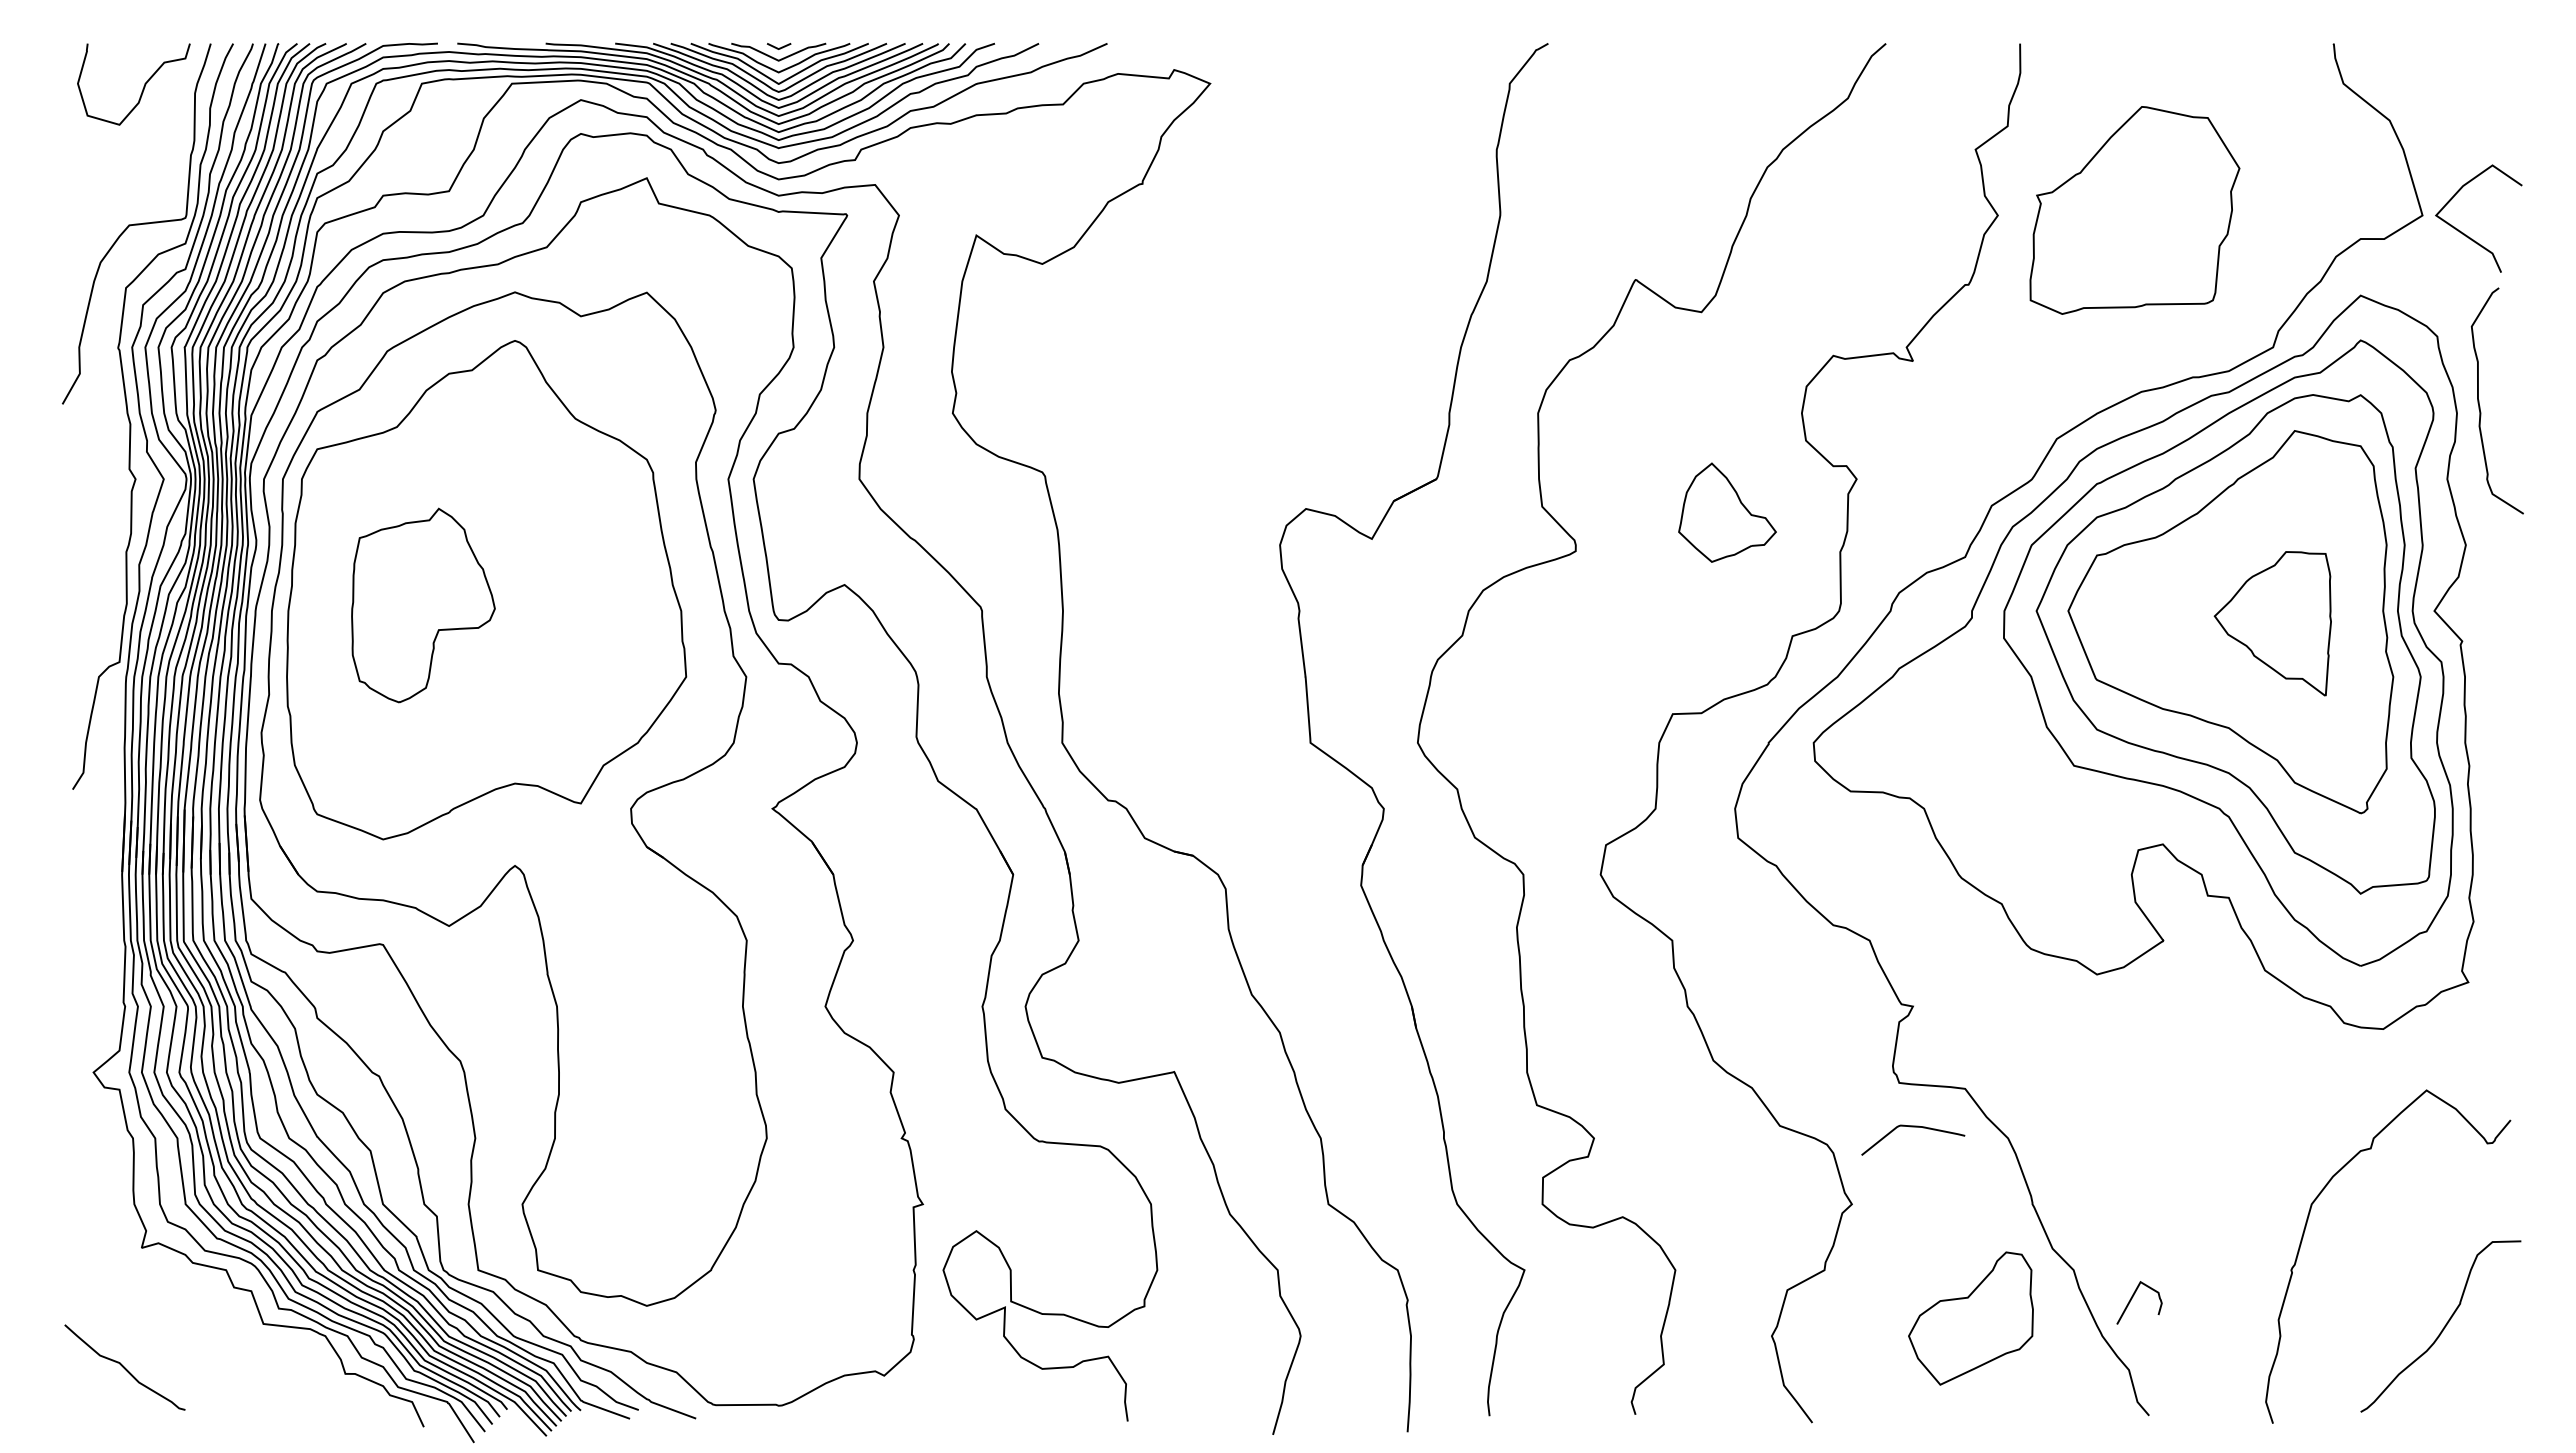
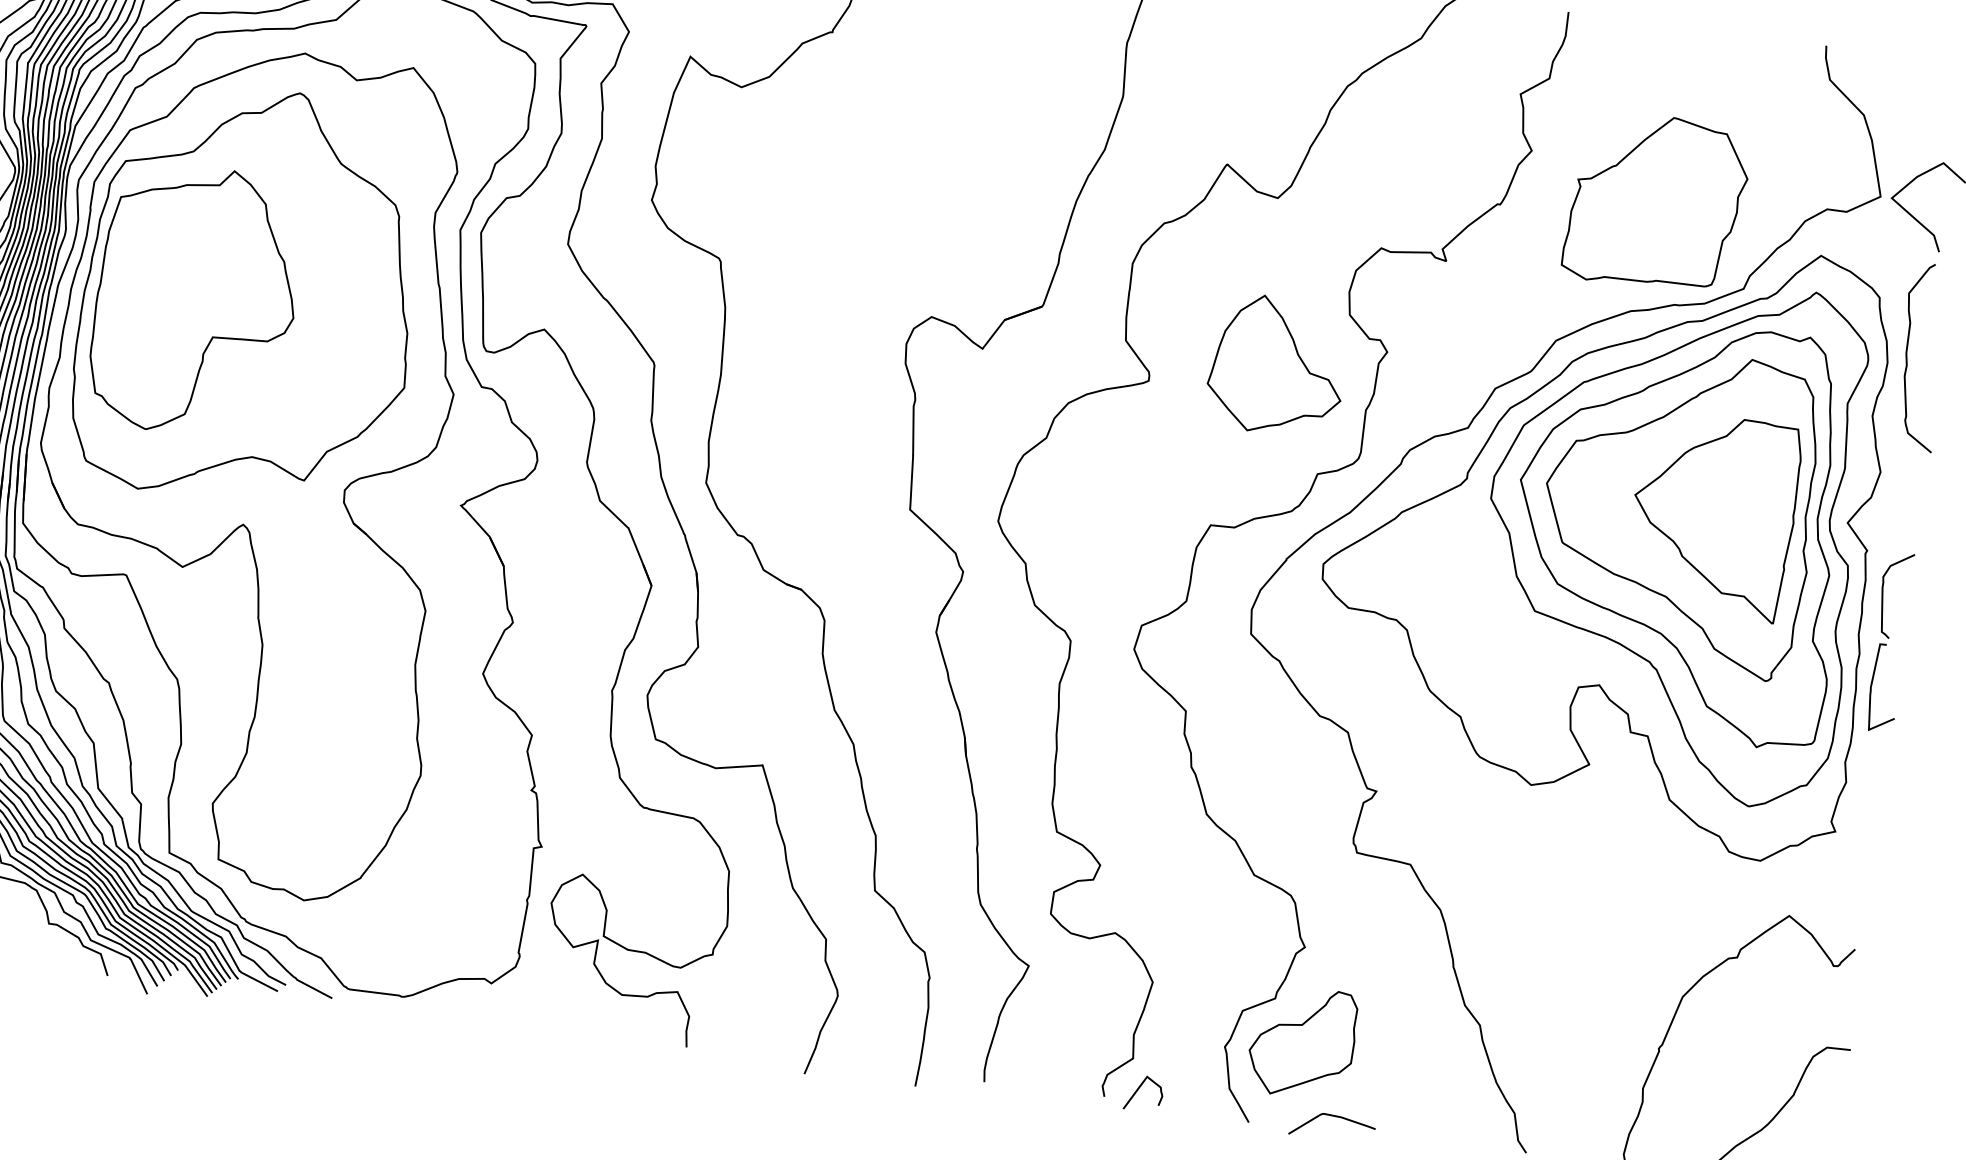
part: (2134, 210) -> (1656, 202), moved
part: (1727, 512) -> (1277, 365), size x1.67
part: (423, 605) -> (196, 300), size x1.67
part: (2272, 623) -> (1713, 515), size x1.67
part: (2502, 747) -> (1888, 642), added
curve: (1913, 1127) -> (1334, 1116), moved
curve: (2133, 1297) -> (1139, 1088), moved
part: (1970, 1318) -> (1302, 1042), moved

